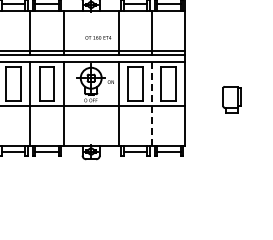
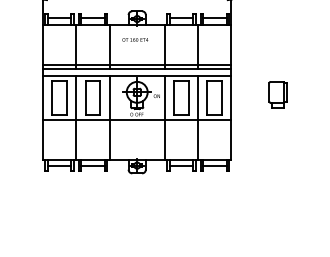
text: (98, 37) -> (135, 39), moved
part: (231, 99) -> (277, 94), moved
line: (152, 104) -> (198, 118), dashed -> solid

